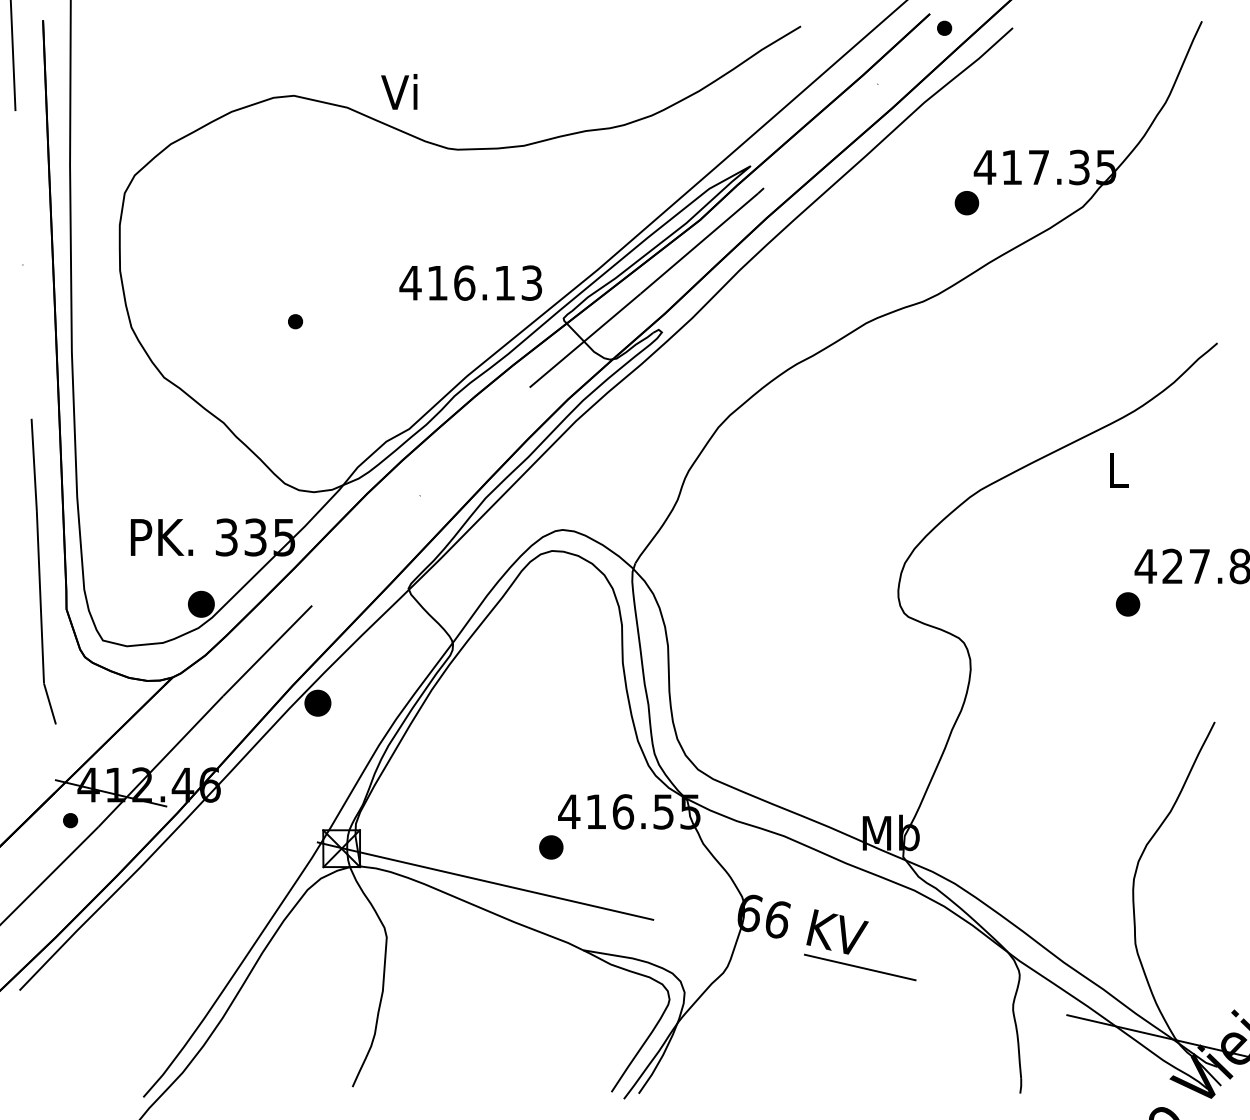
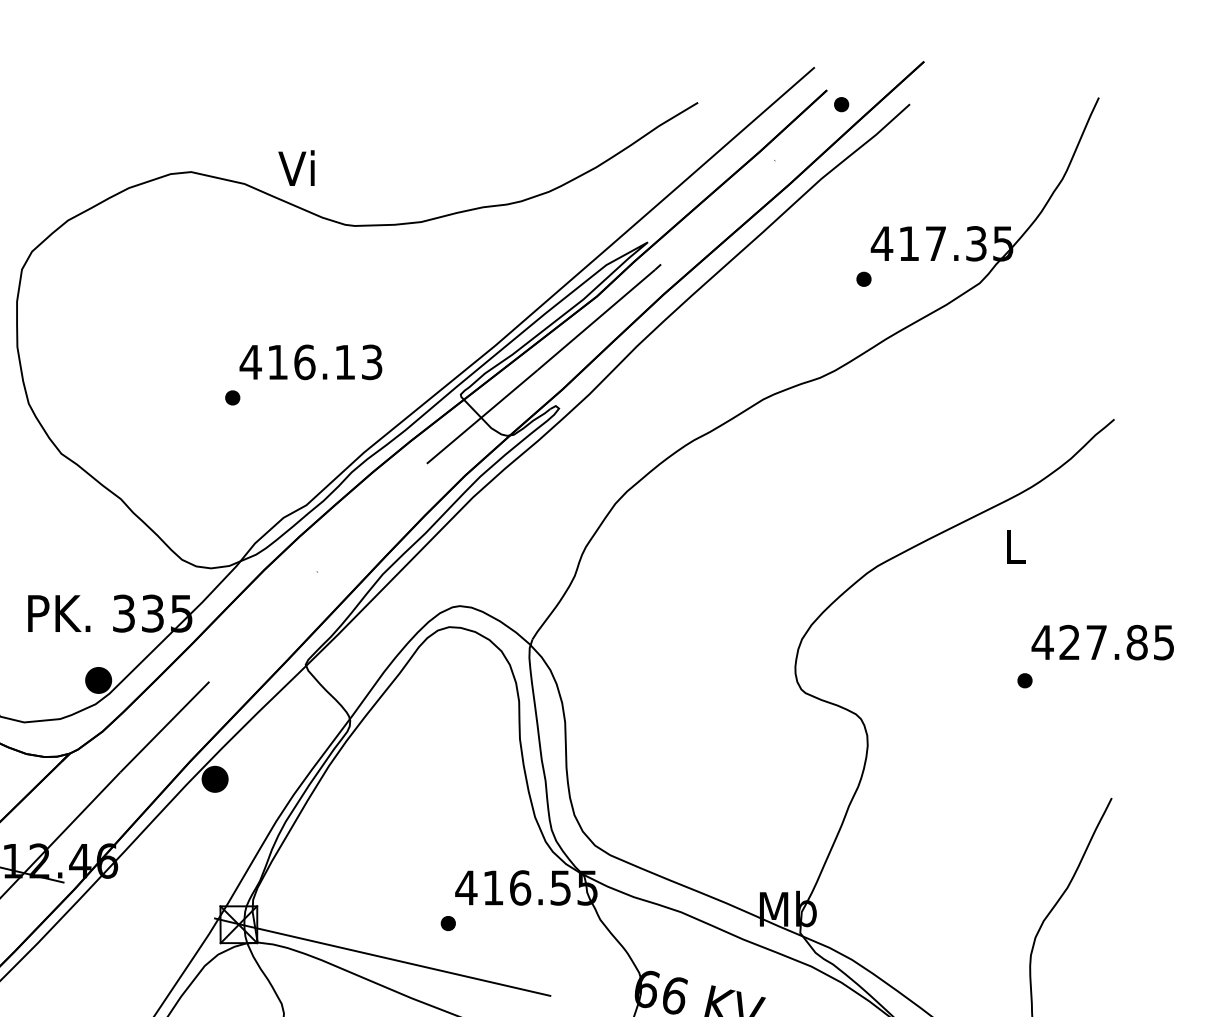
part: (966, 202) -> (863, 278), size x0.62
text: (470, 282) -> (310, 361), moved
part: (295, 321) -> (232, 397), moved
part: (1127, 604) -> (1024, 680), size x0.62
part: (550, 847) -> (447, 923), size x0.62

